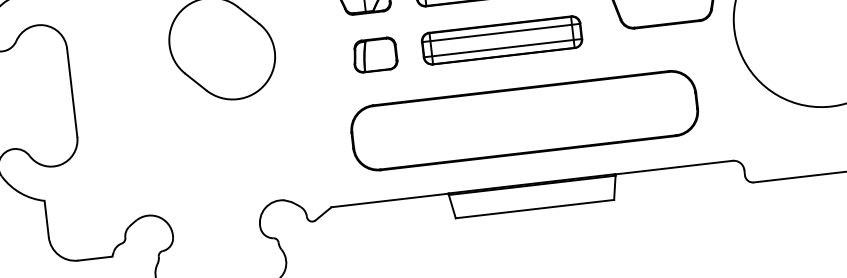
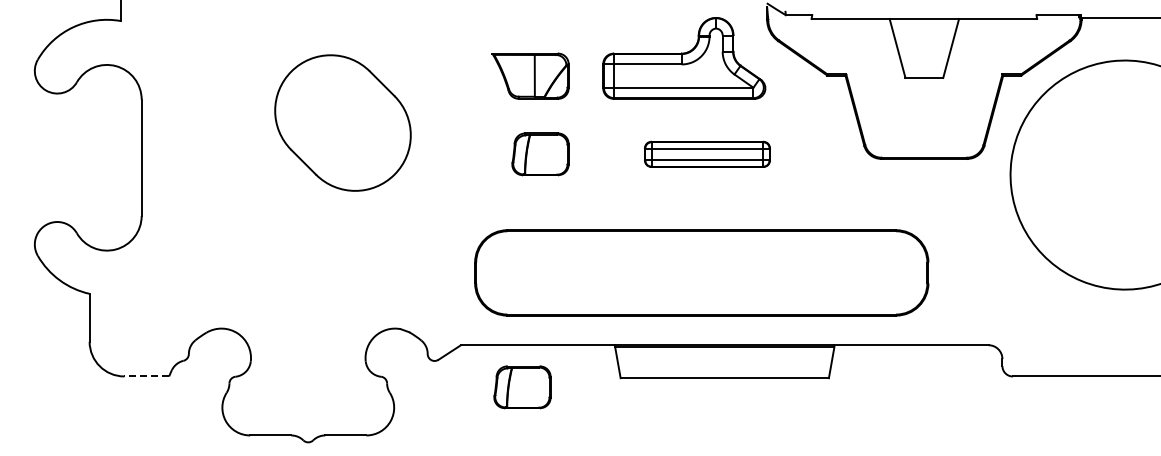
part: (502, 40) -> (707, 154), size x0.6
part: (524, 120) -> (701, 272), moved
part: (381, 233) -> (522, 387), added
line: (95, 258) -> (146, 376), solid -> dashed

